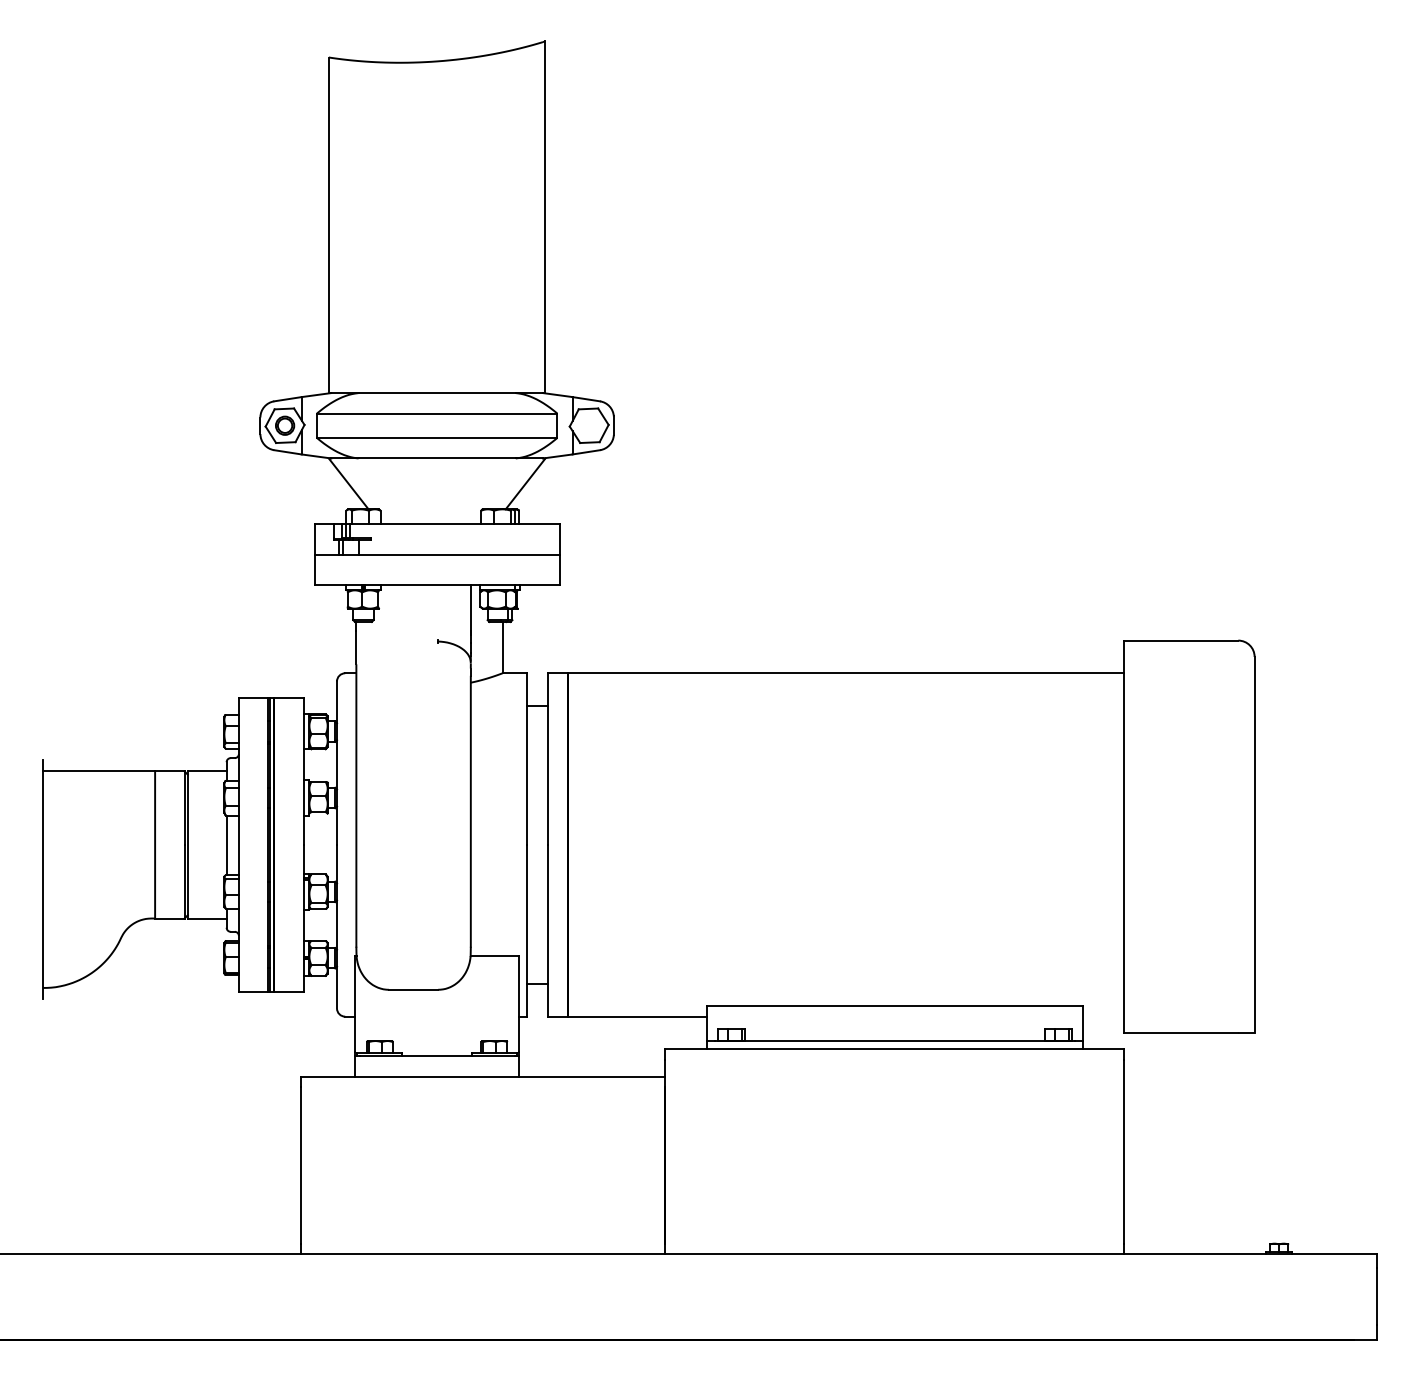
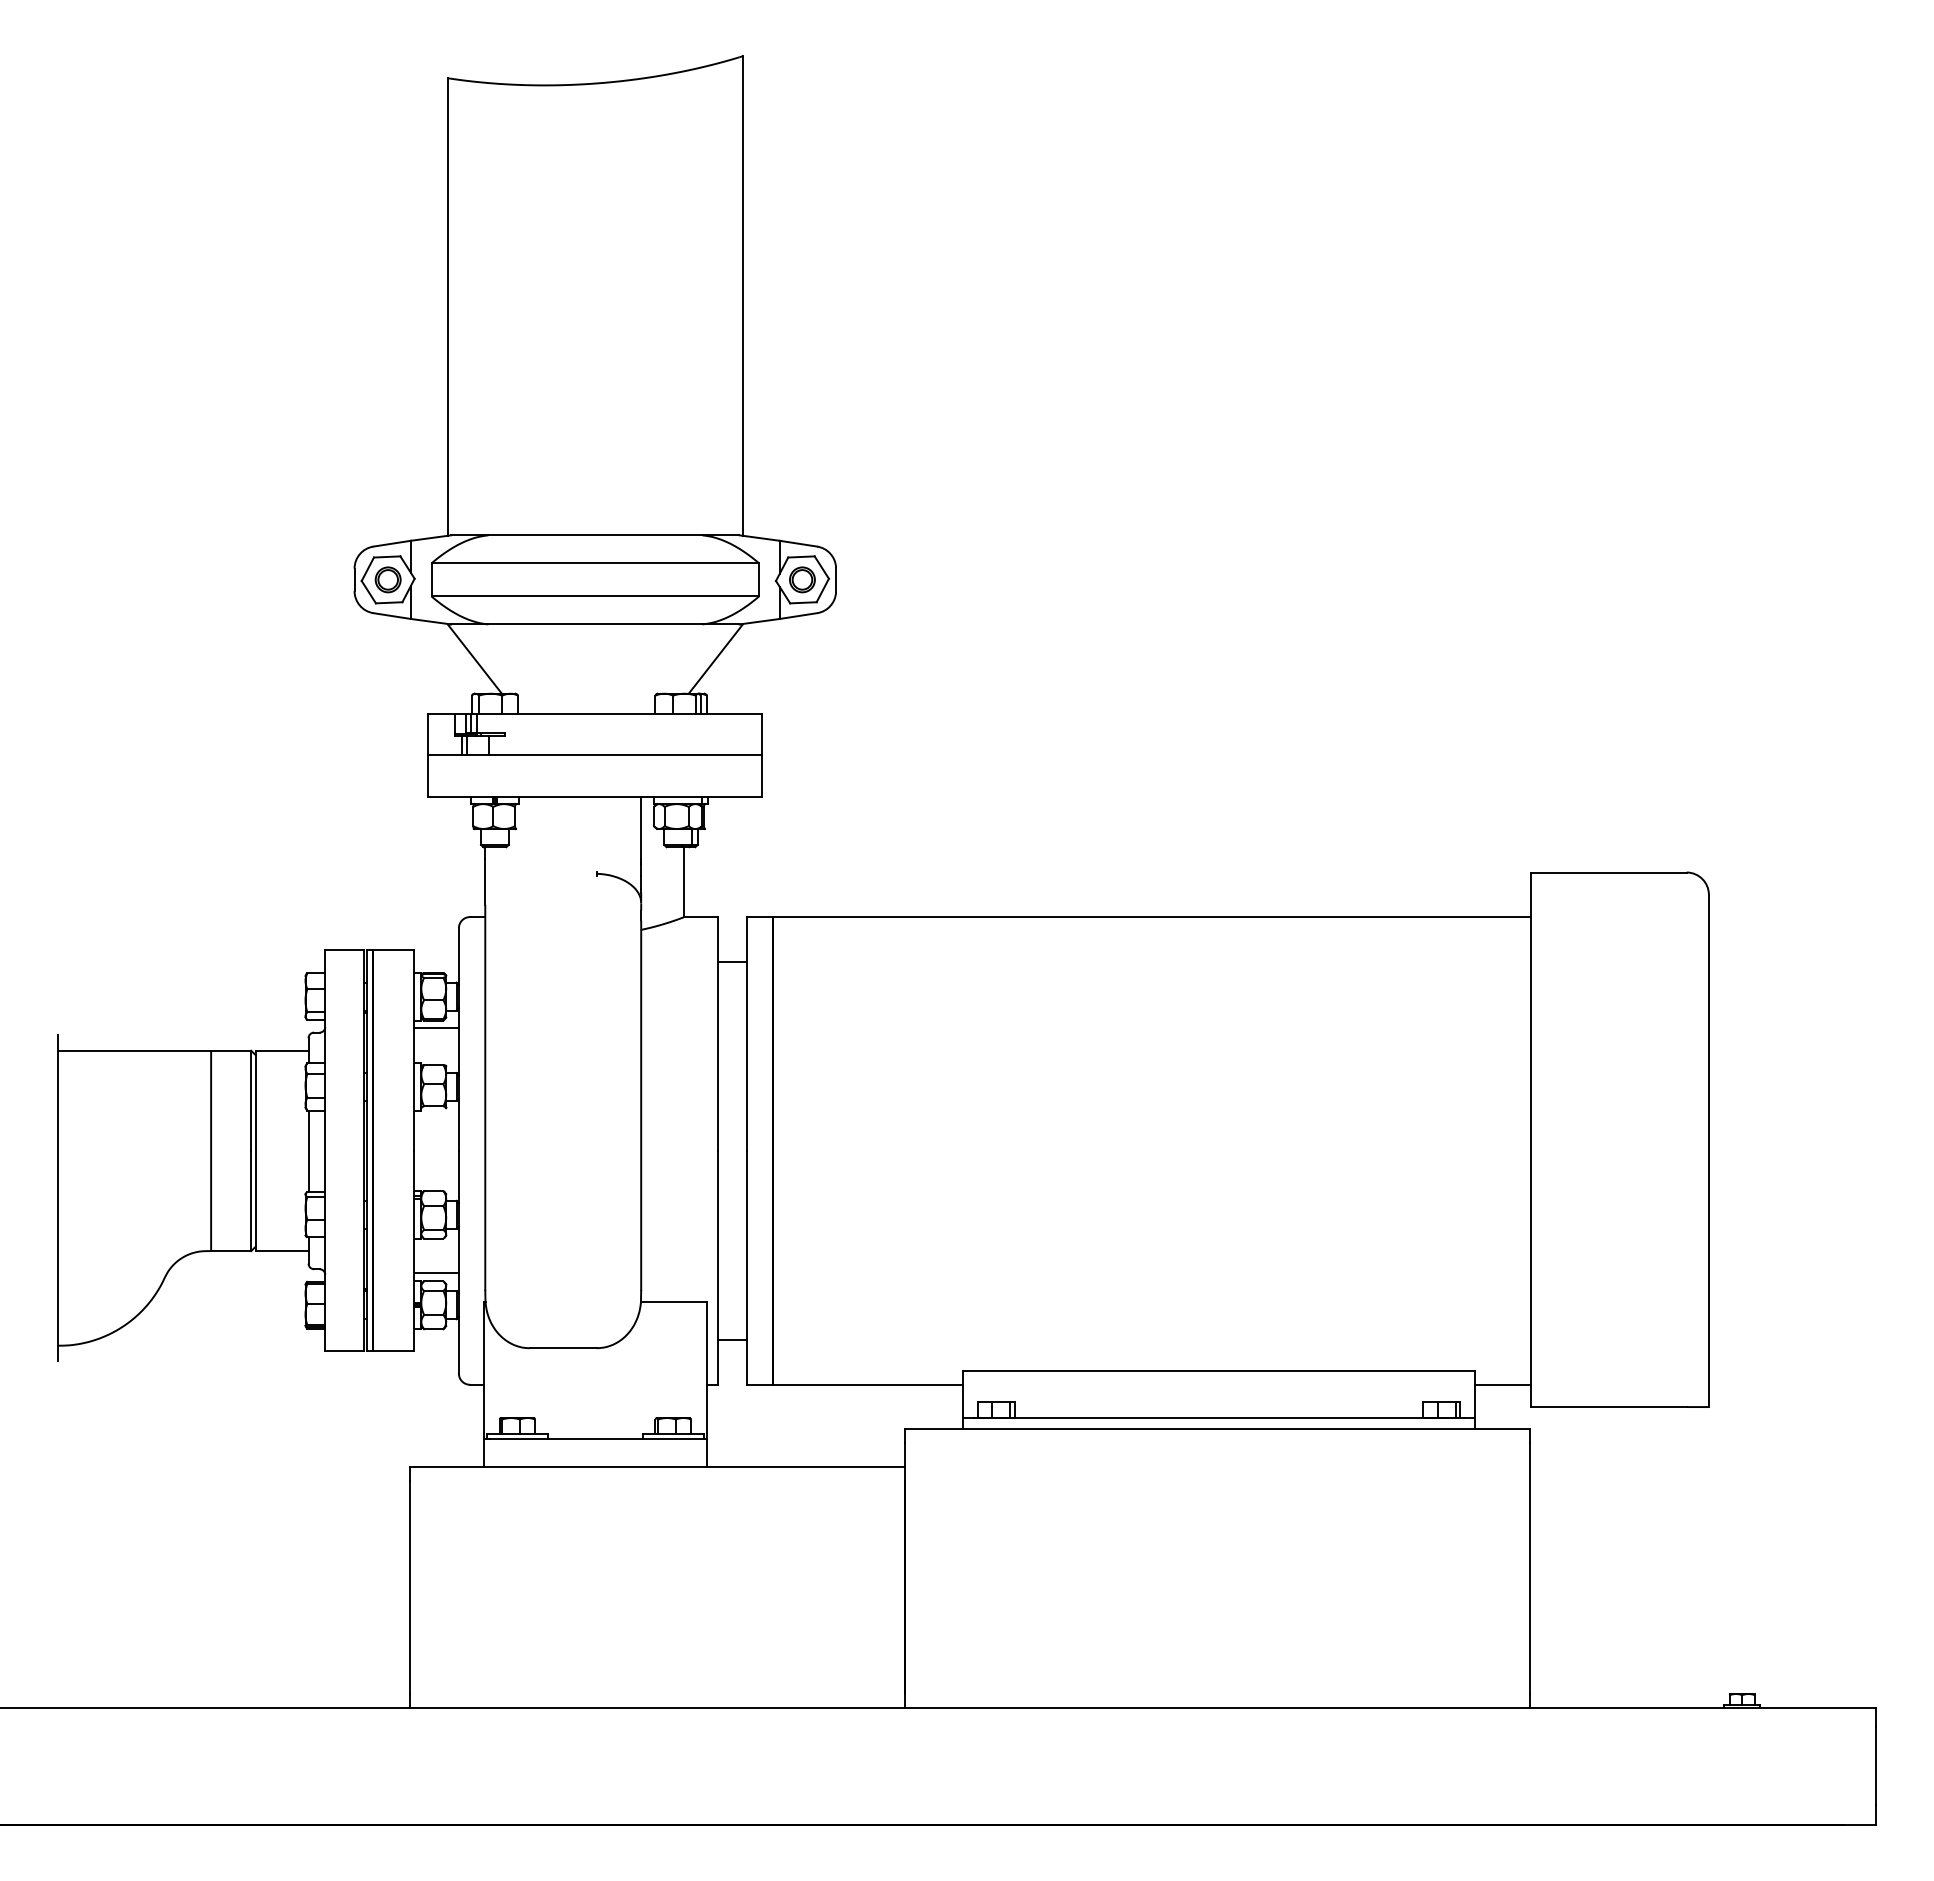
part: (589, 425) -> (802, 579), added
line: (320, 755) -> (436, 1028), added
line: (320, 934) -> (436, 1273), added
line: (1103, 1016) -> (1502, 1384), added

